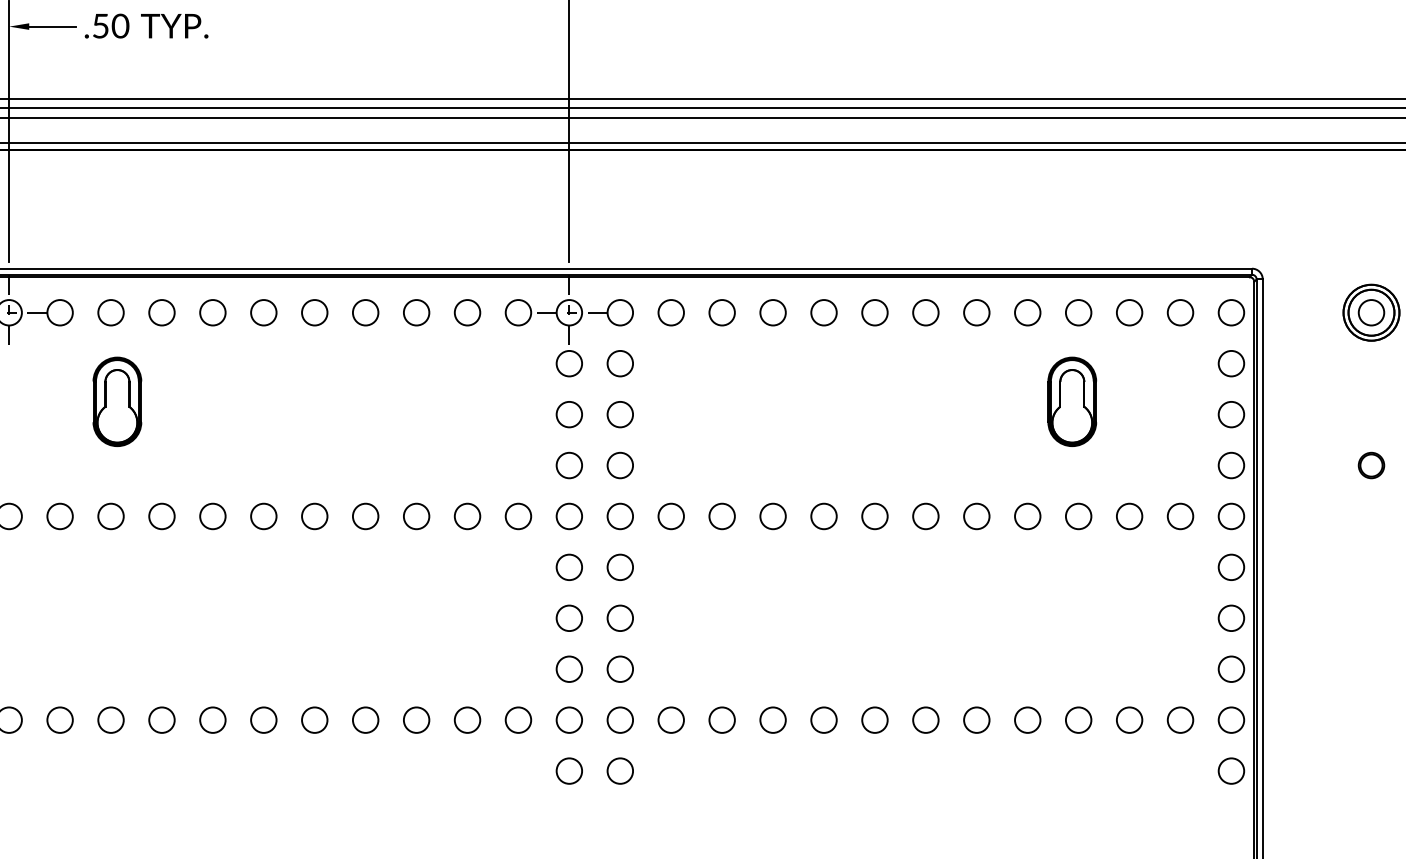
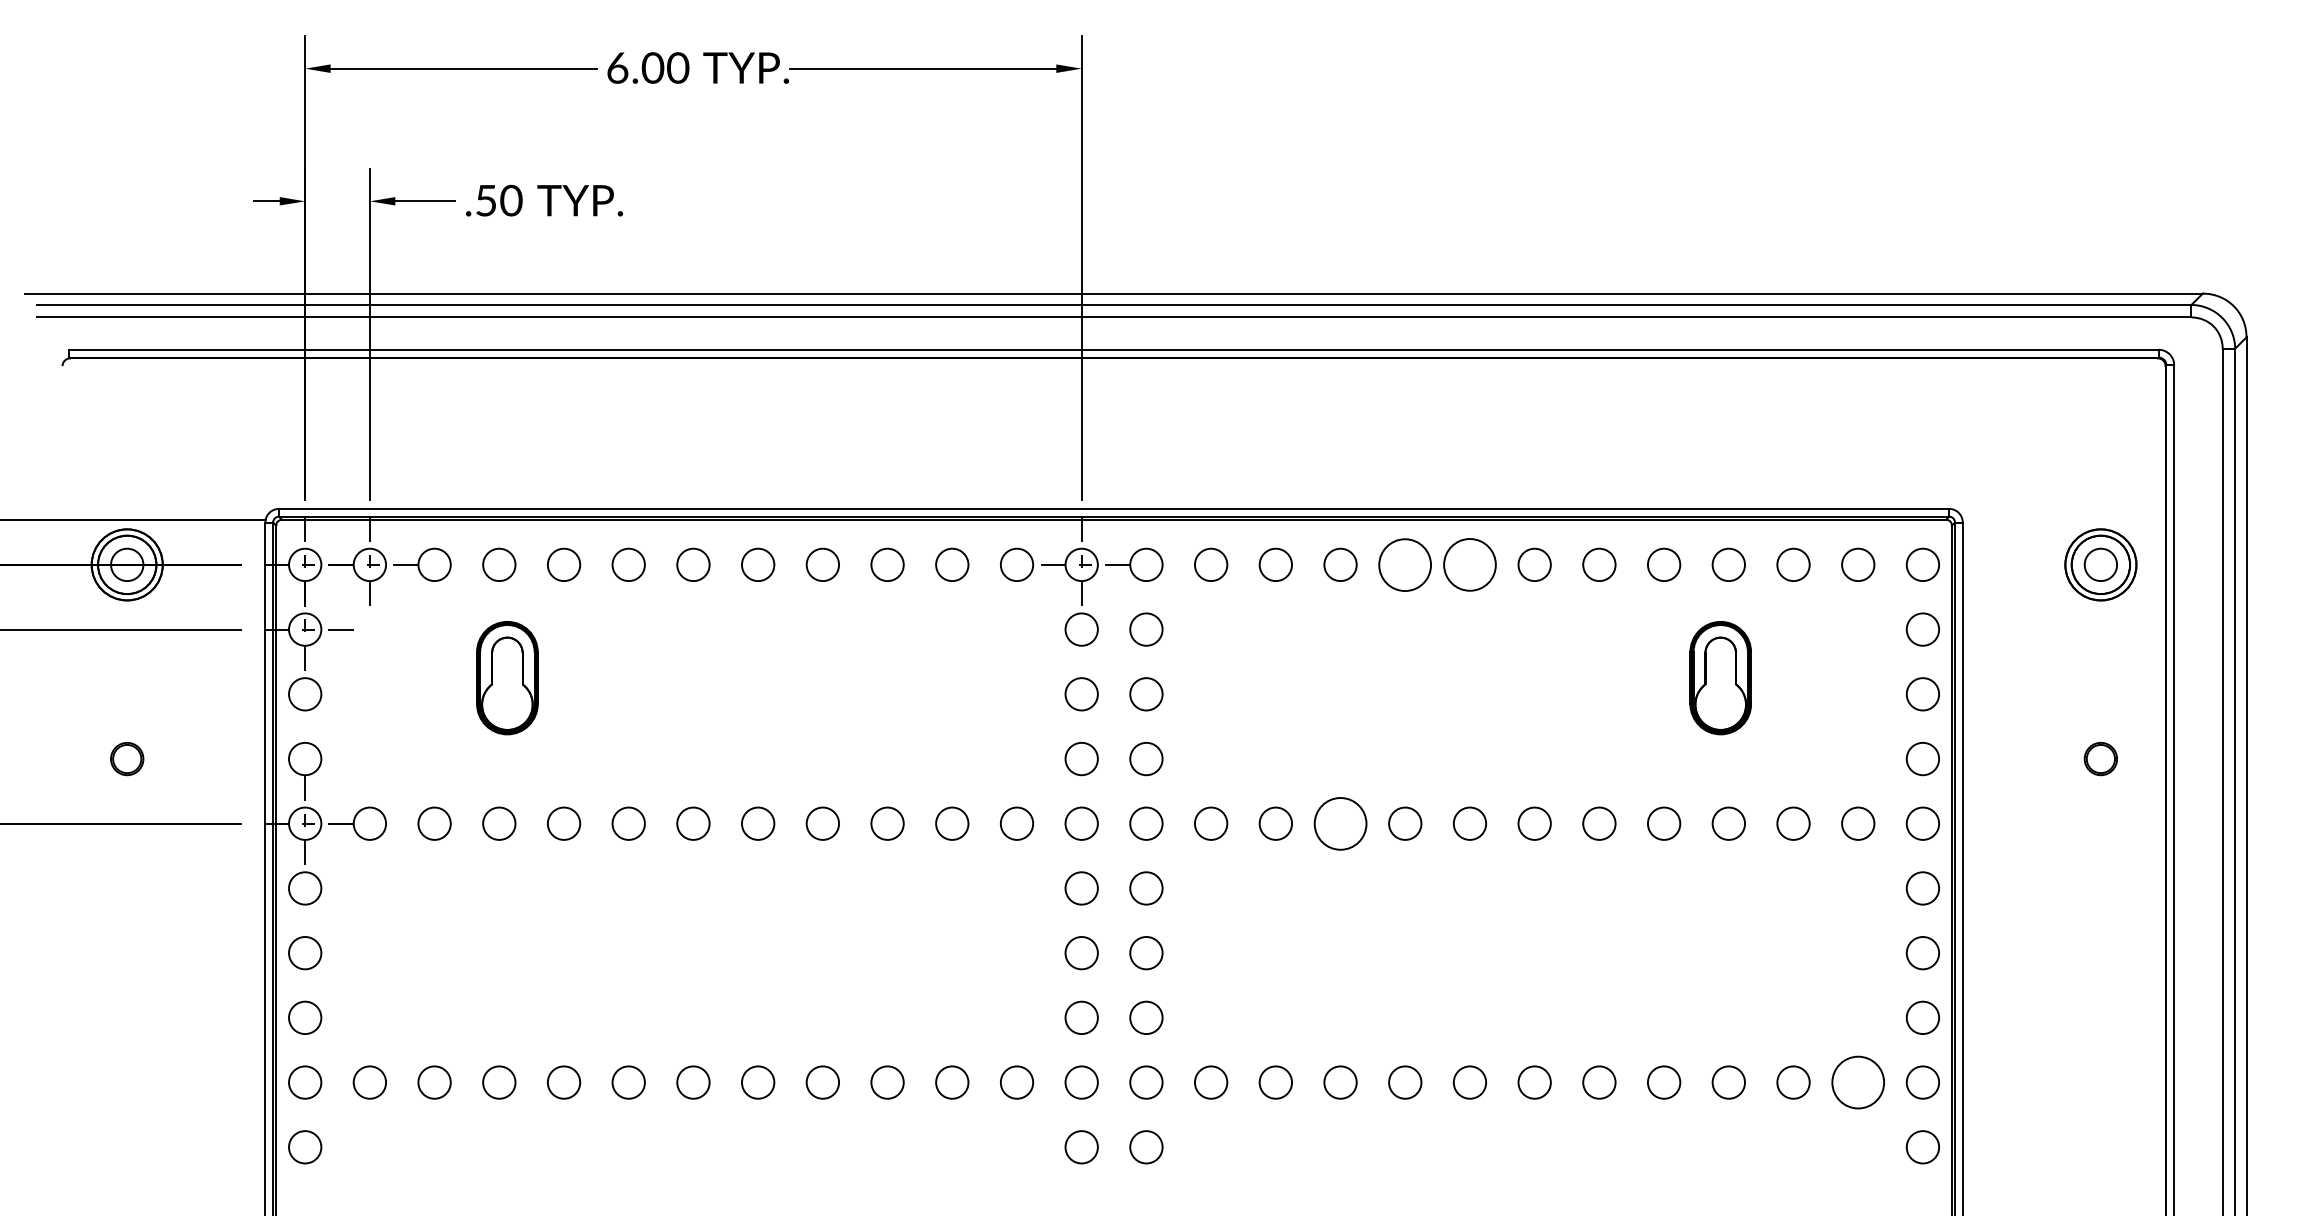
circle: (824, 312) -> (1405, 564), size x1.6
circle: (874, 312) -> (1469, 564), size x1.6
circle: (773, 516) -> (1340, 823), size x1.6
circle: (1180, 720) -> (1858, 1082), size x1.6

